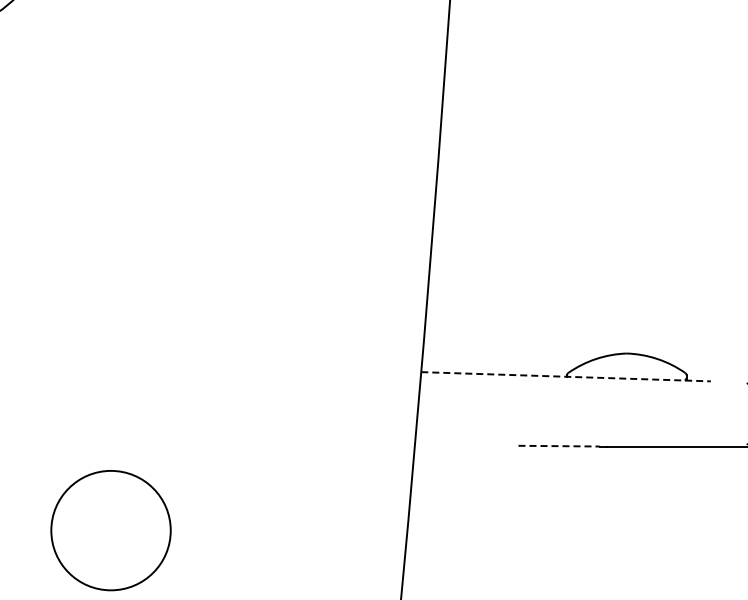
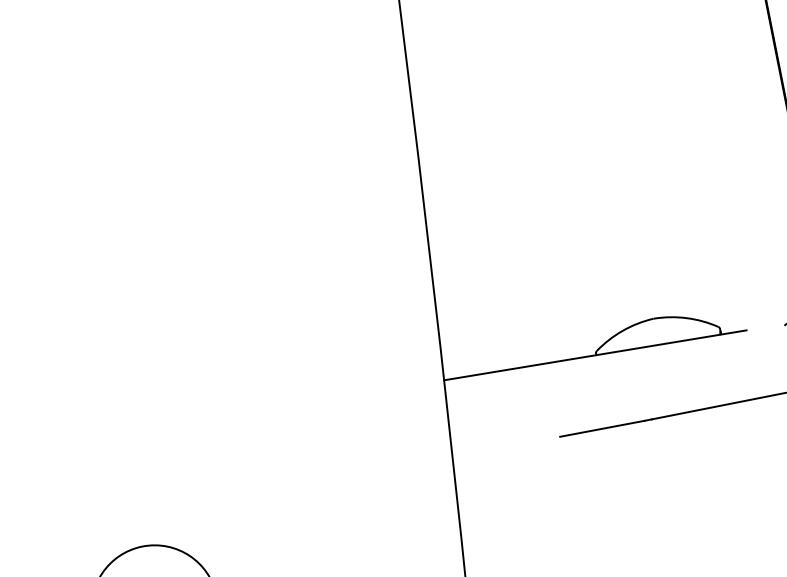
line: (566, 376) -> (595, 354), dashed -> solid
line: (559, 446) -> (602, 429), dashed -> solid

